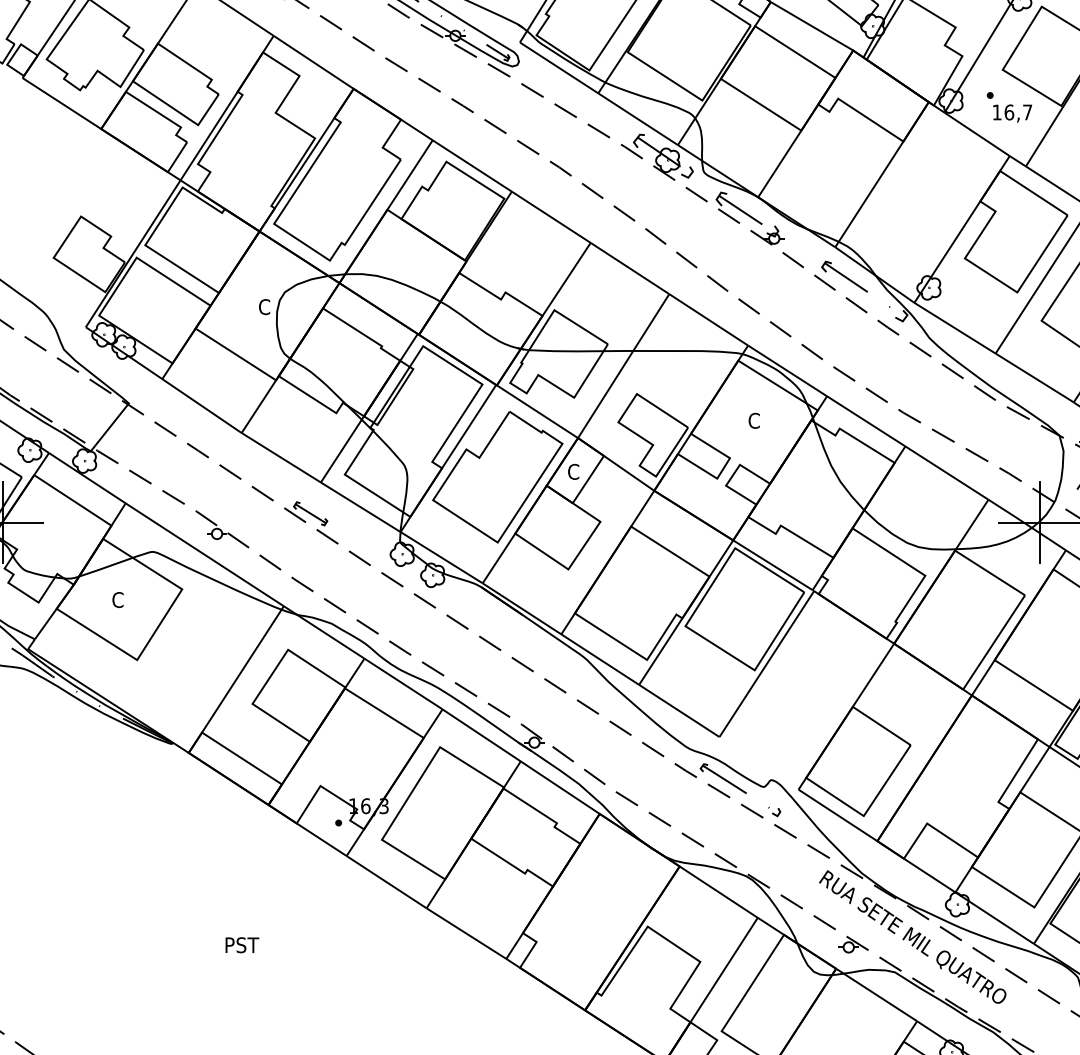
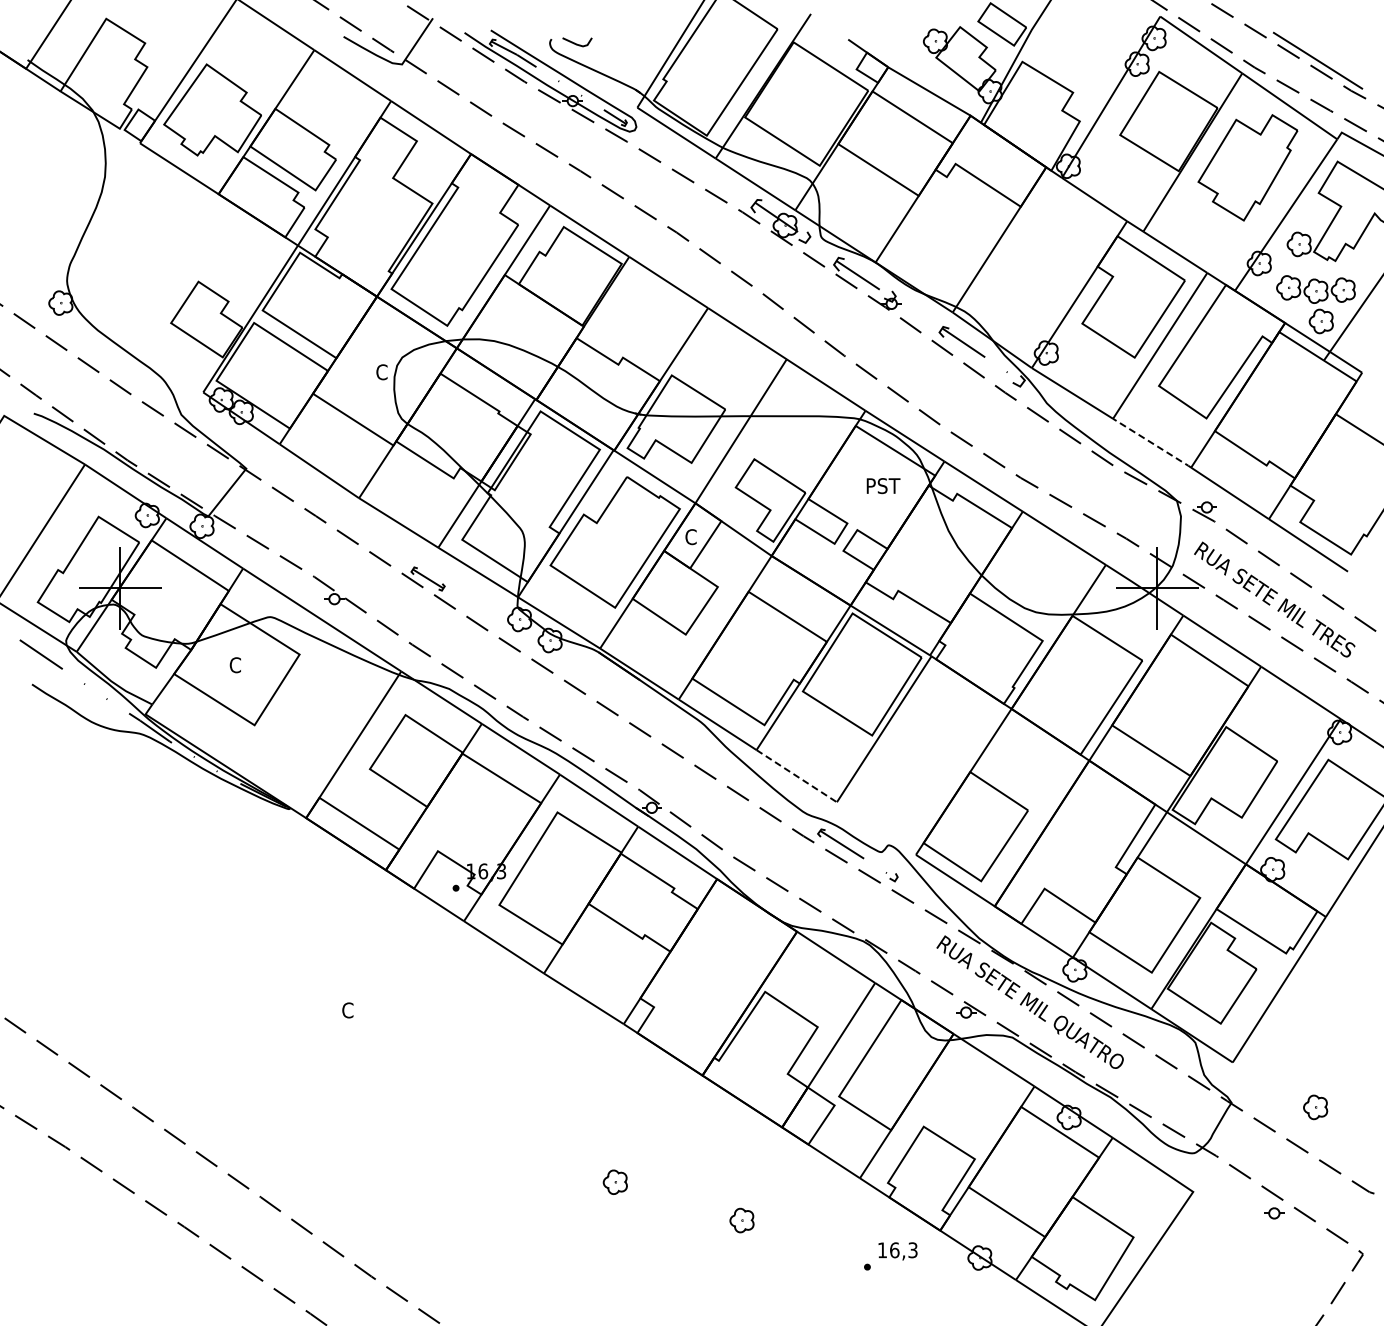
part: (1009, 107) -> (1126, 172), removed
line: (1035, 378) -> (1152, 443), solid -> dashed
text: (766, 421) -> (883, 486), C -> PST
line: (679, 711) -> (796, 776), solid -> dashed
text: (242, 945) -> (359, 1010), PST -> C

